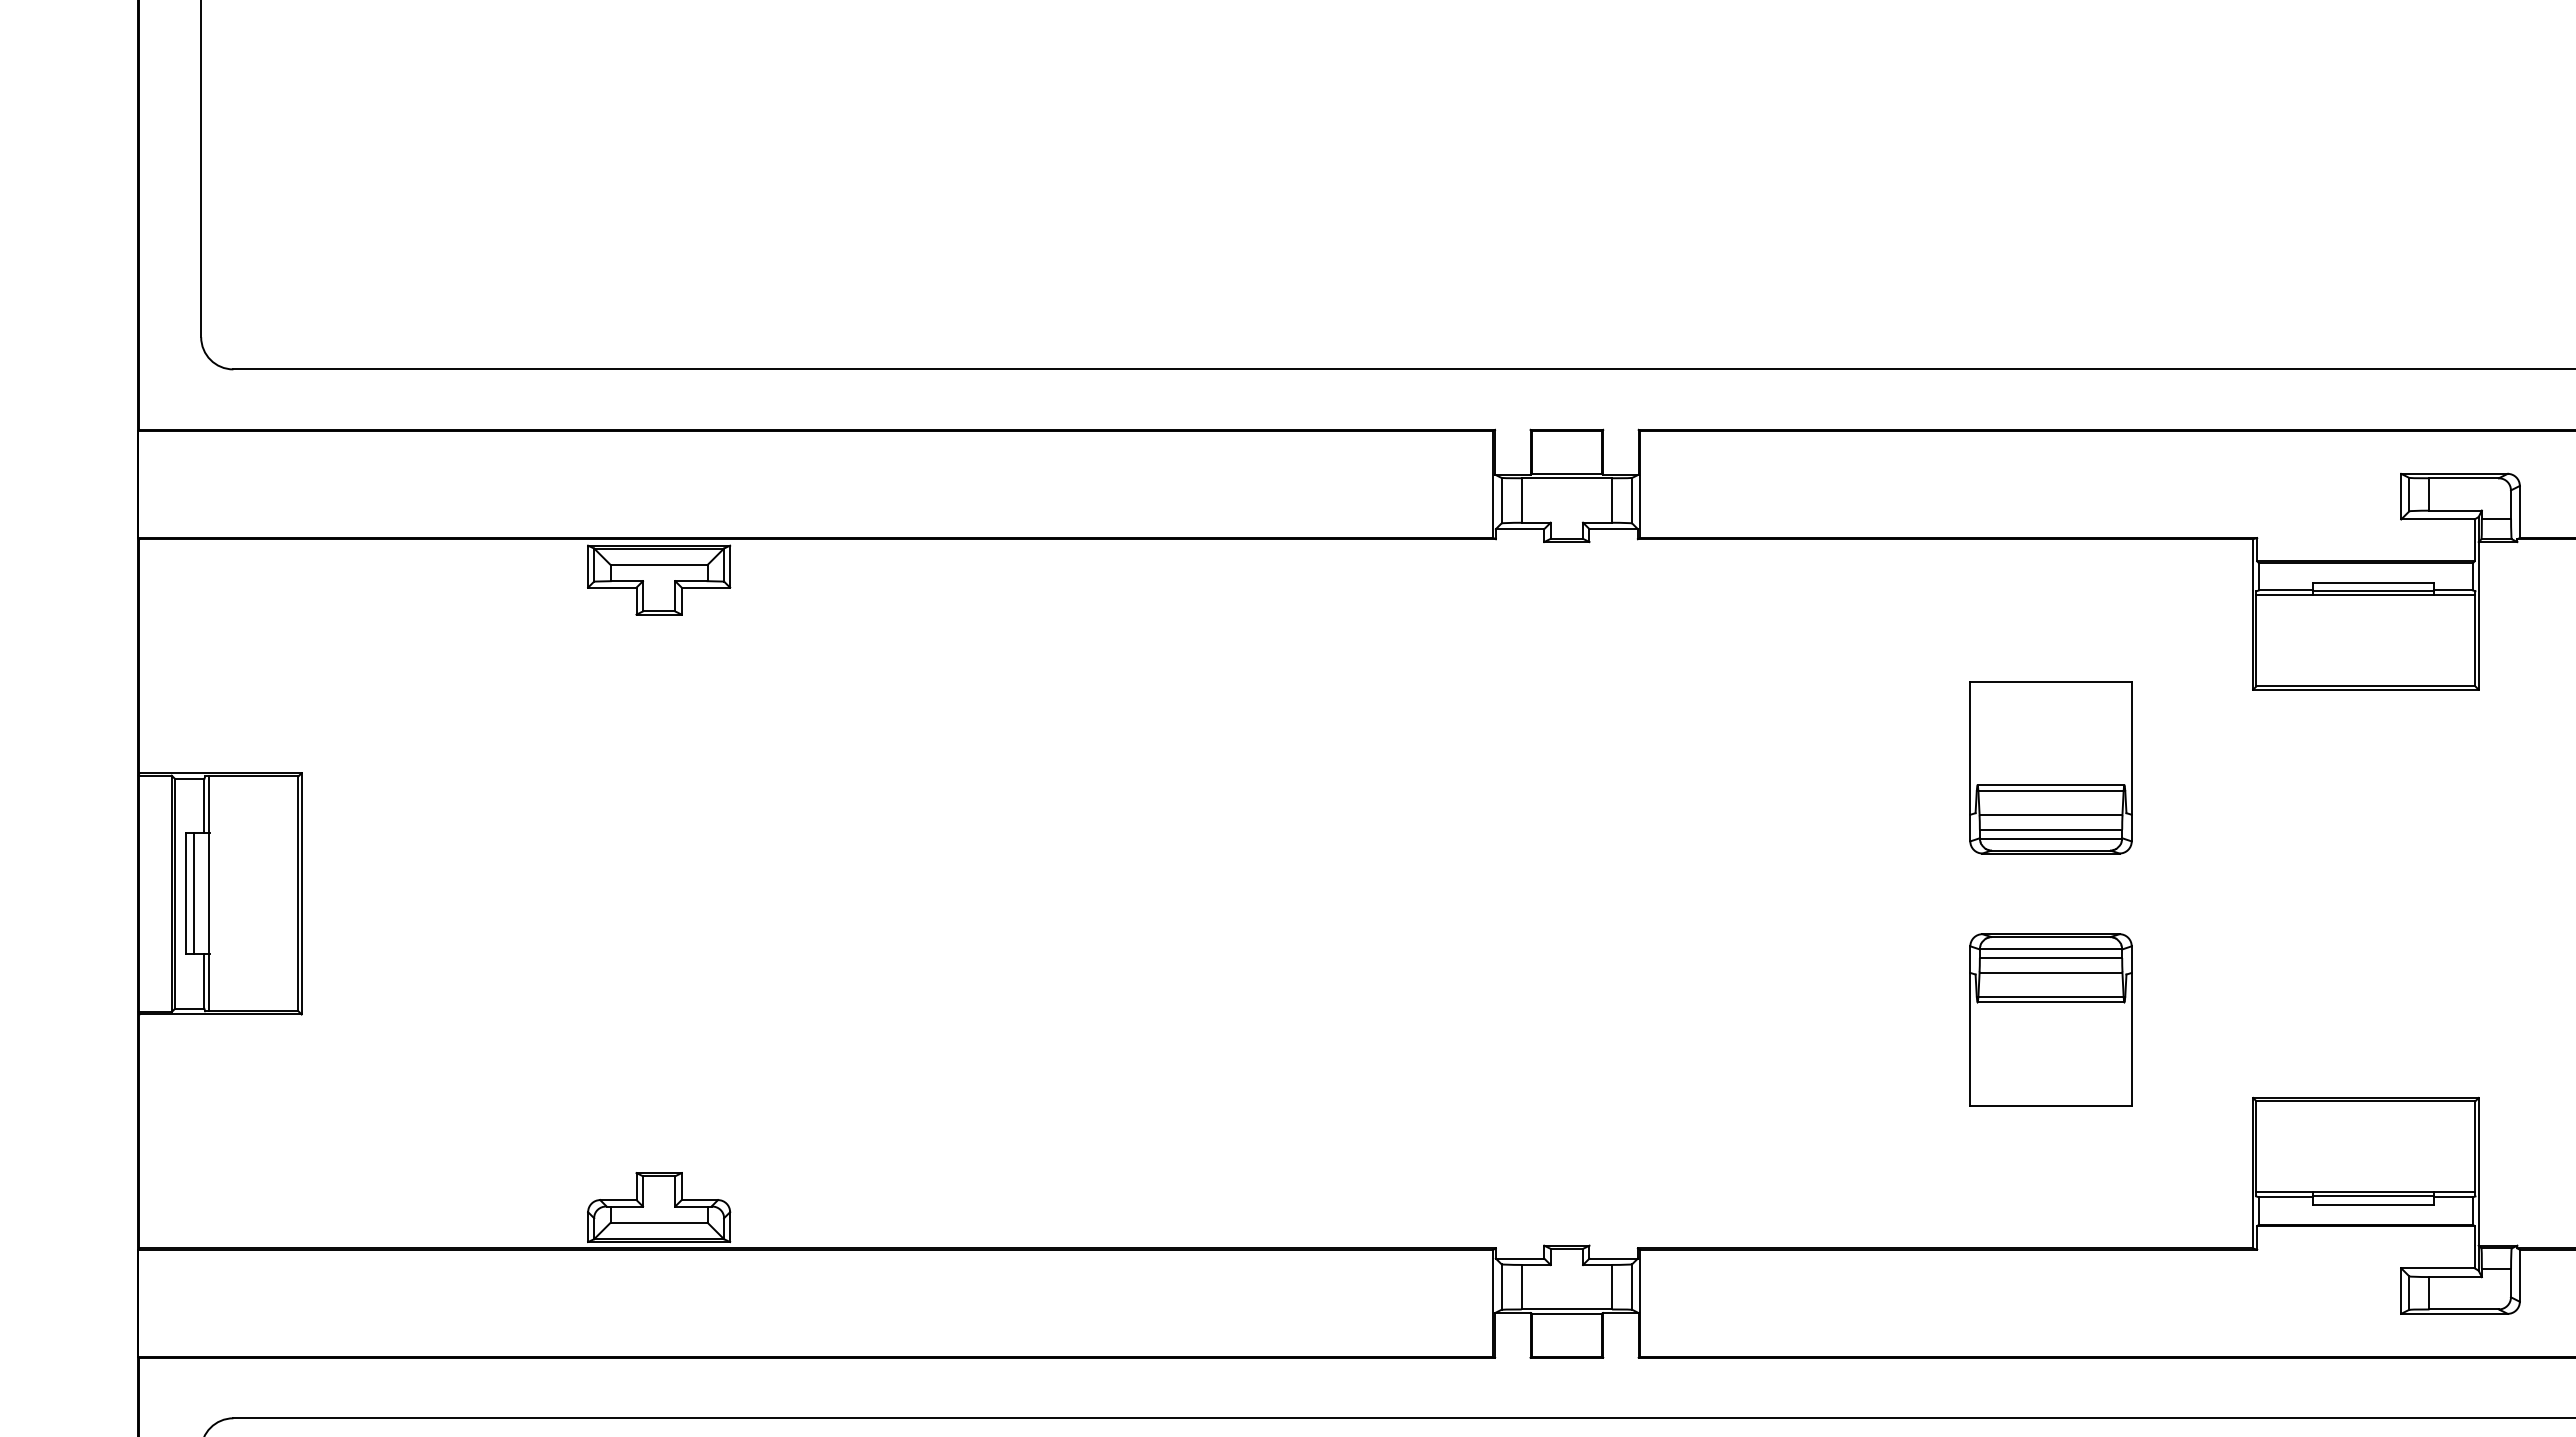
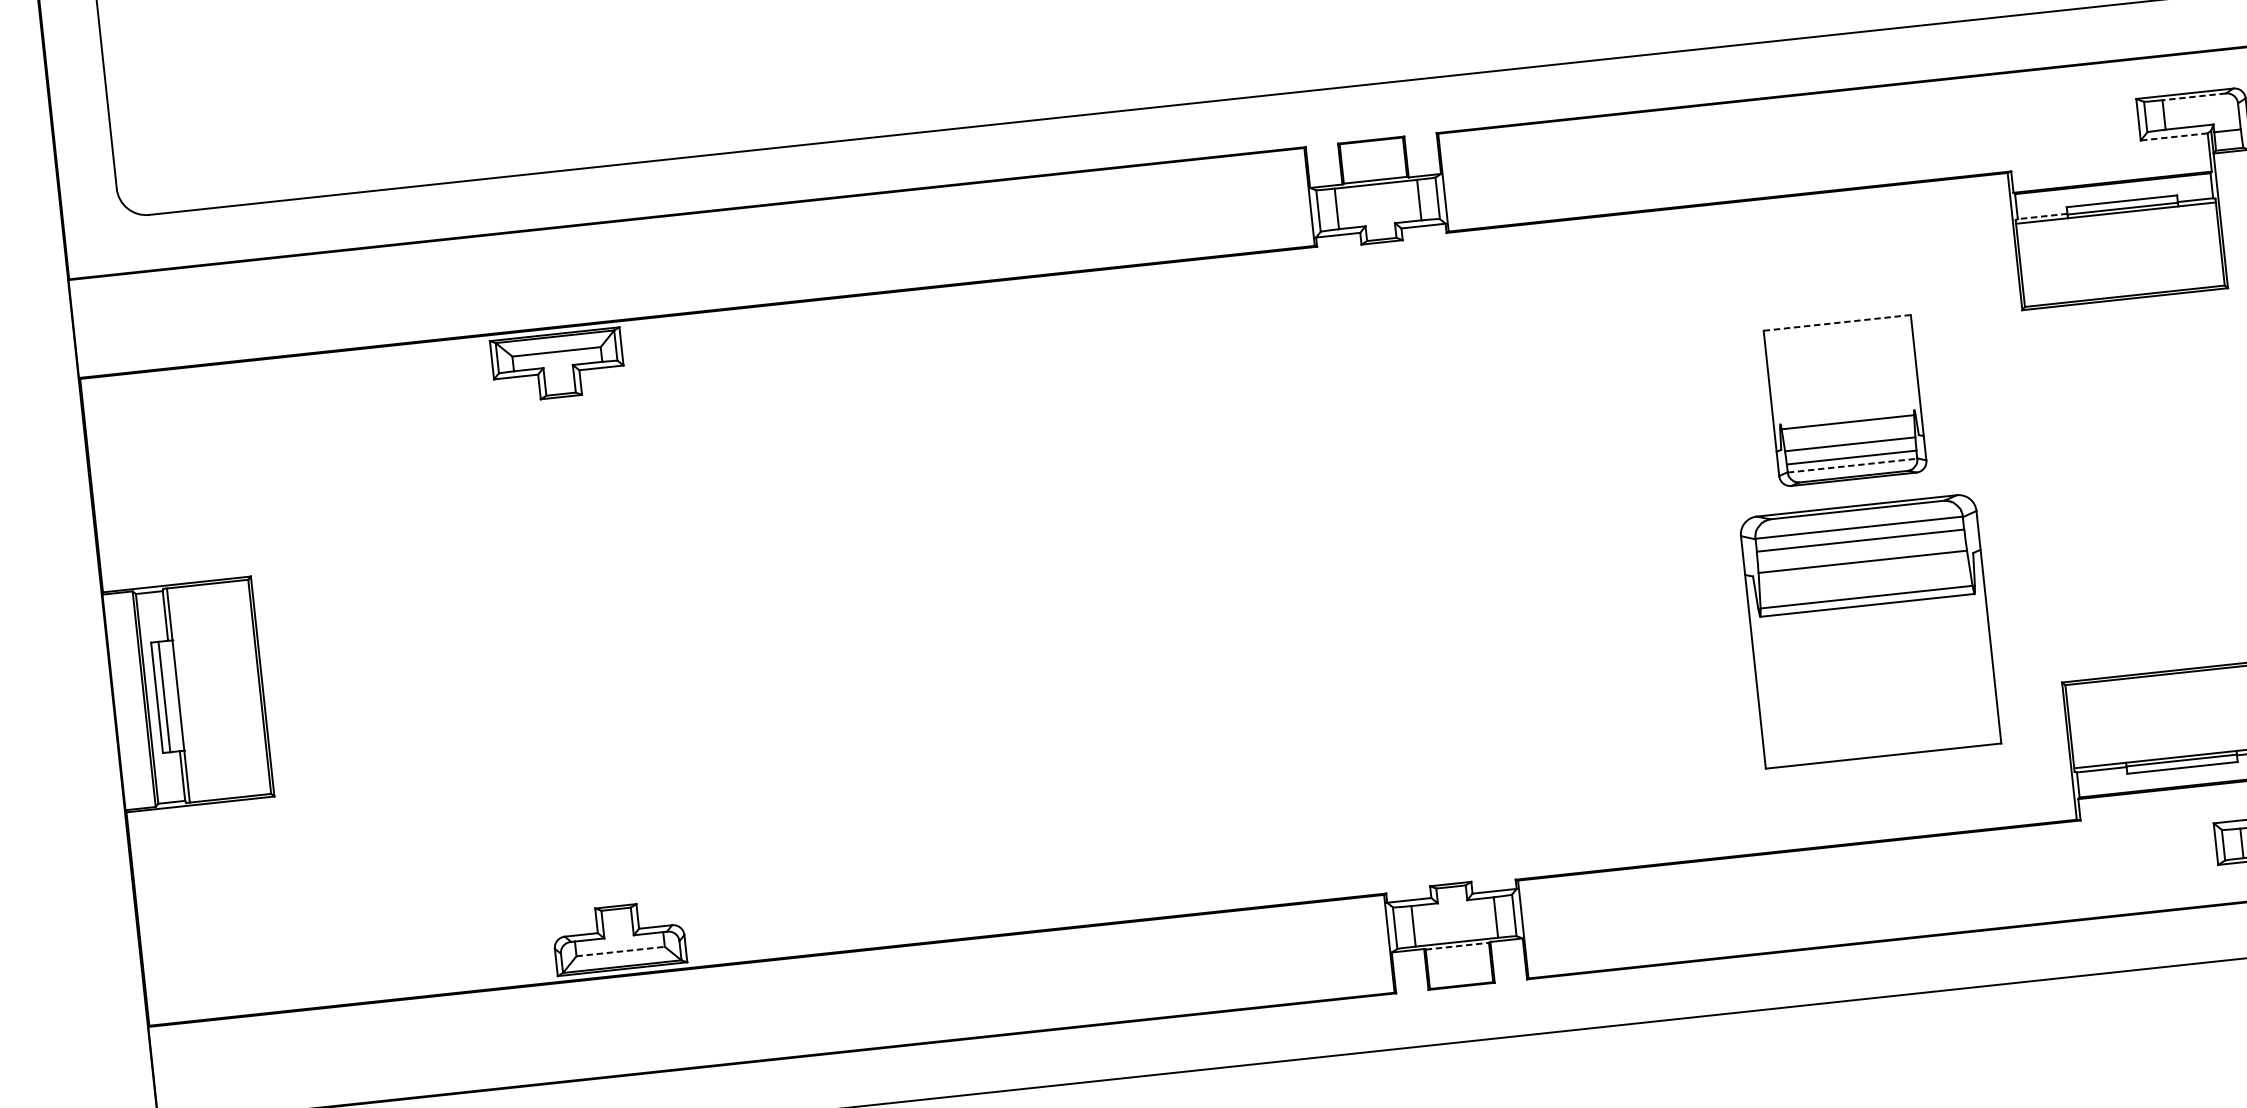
line: (2464, 478) -> (2194, 96), solid -> dashed
line: (2437, 519) -> (2173, 137), solid -> dashed
line: (2285, 590) -> (2042, 216), solid -> dashed
line: (2051, 682) -> (1837, 323), solid -> dashed
line: (2050, 785) -> (1846, 417), removed
line: (2051, 838) -> (1852, 465), solid -> dashed
part: (2050, 1019) -> (1869, 630), size x1.6
line: (659, 1222) -> (620, 951), solid -> dashed
line: (1566, 1313) -> (1456, 945), solid -> dashed

